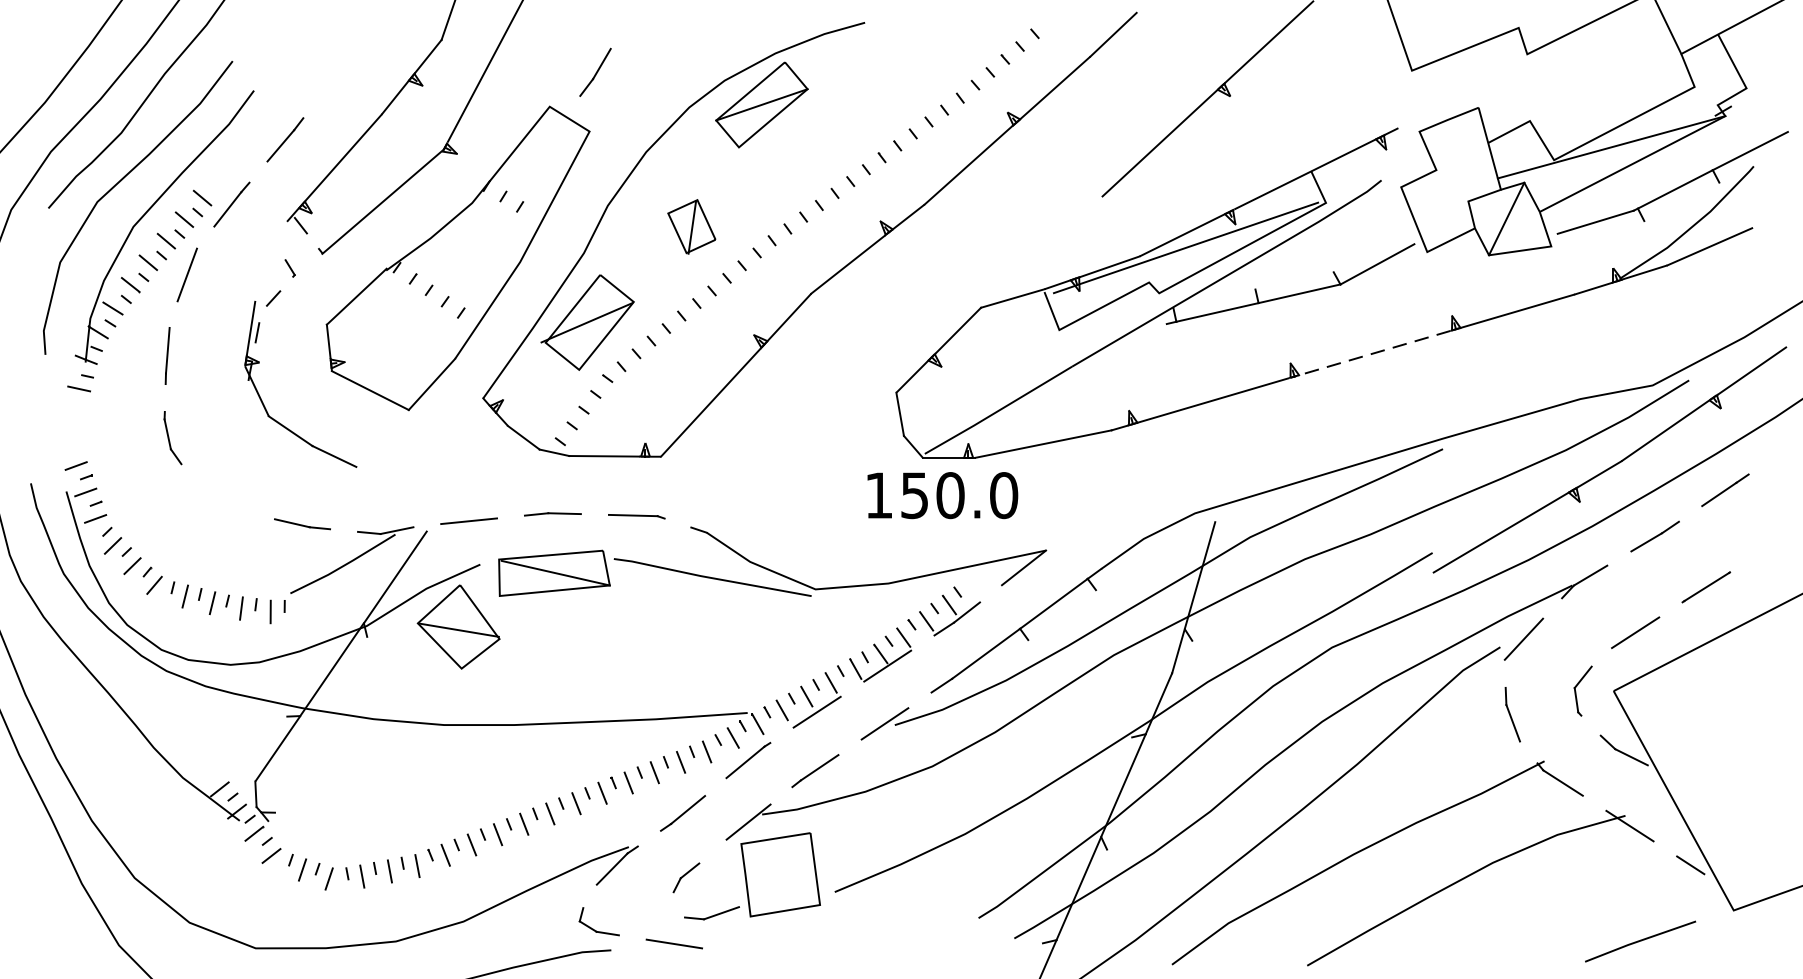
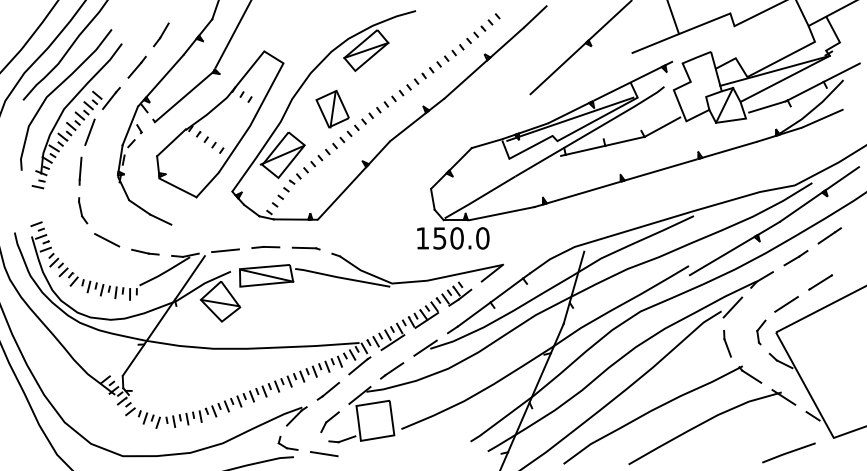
line: (595, 71) -> (161, 34), moved
line: (1363, 90) -> (655, 43), added
part: (691, 225) -> (332, 108), size x1.43
line: (269, 260) -> (129, 125), added
line: (1367, 354) -> (657, 170), dashed -> solid
line: (223, 499) -> (107, 240), added
part: (685, 878) -> (329, 422), size x1.43

